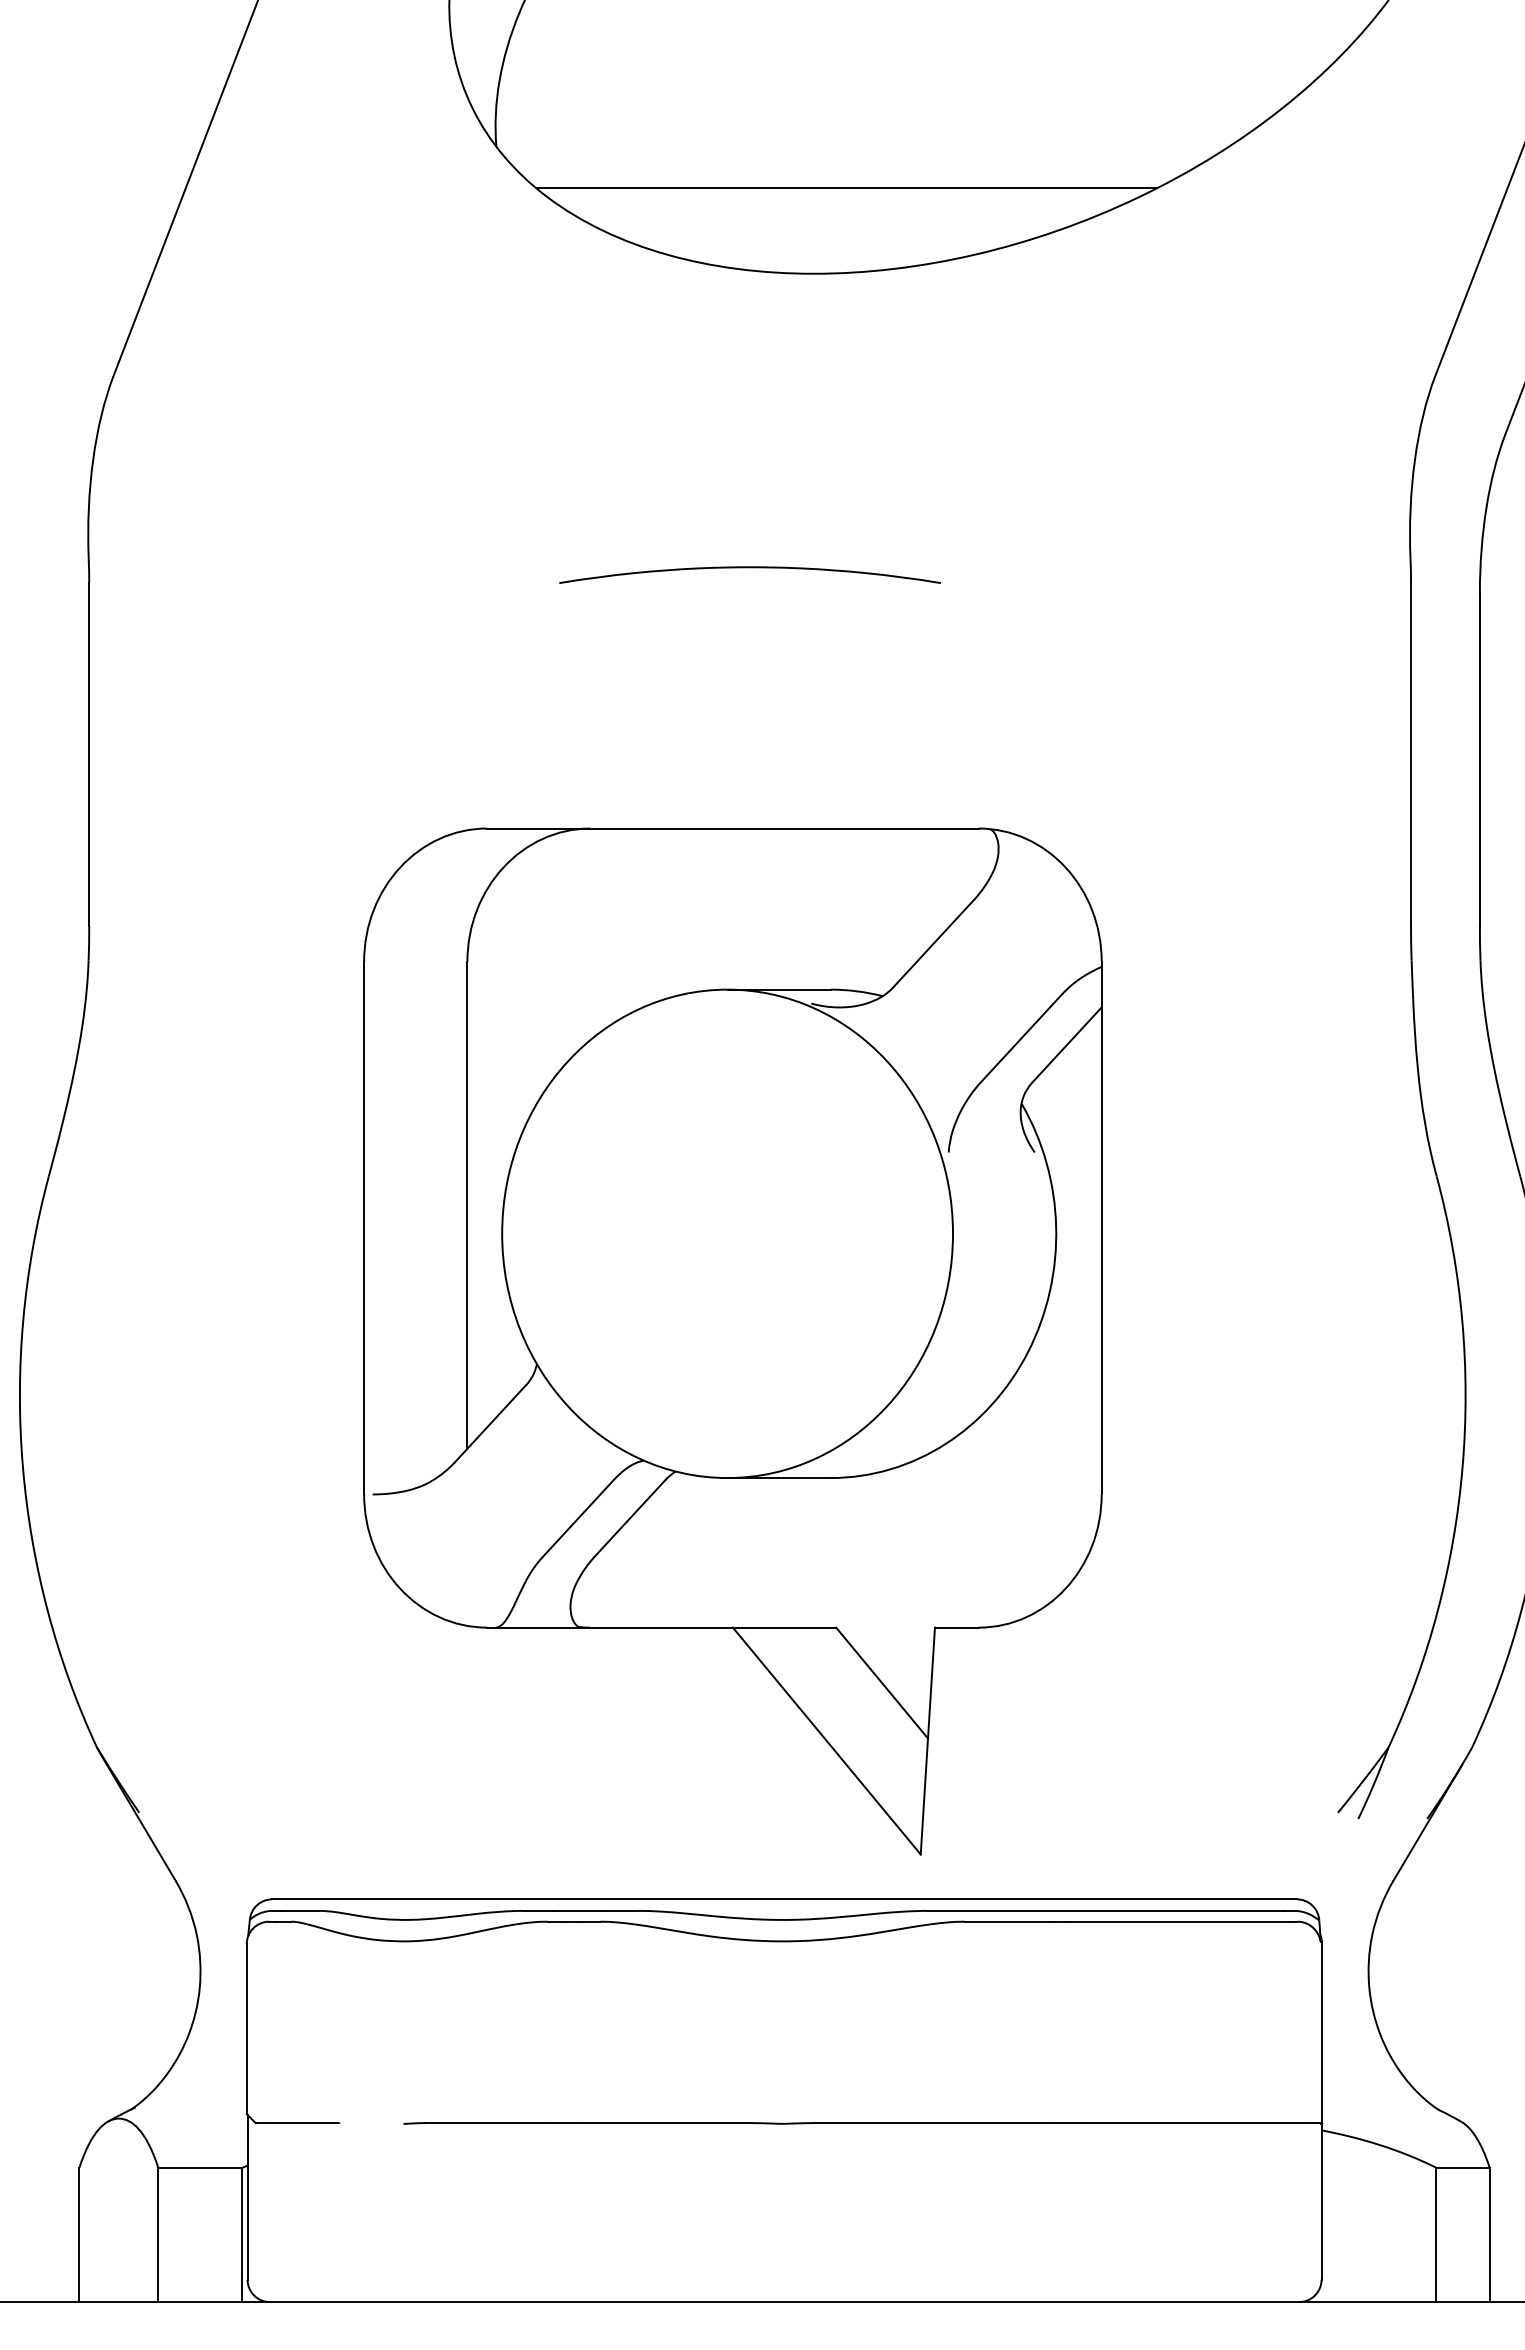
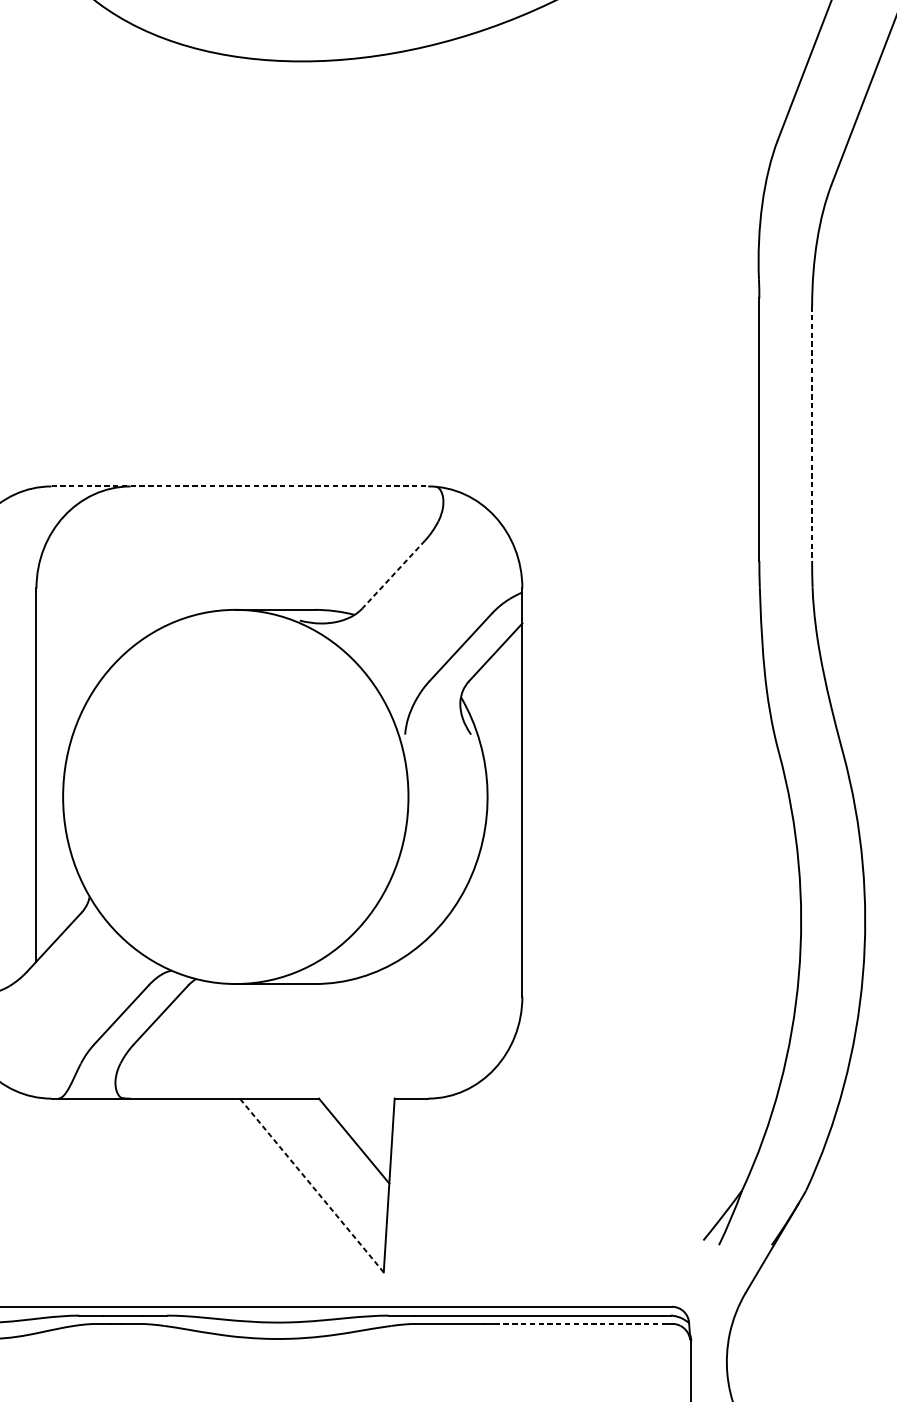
curve: (749, 568) -> (252, 287), removed
line: (1479, 760) -> (811, 434), solid -> dashed
line: (732, 828) -> (239, 486), solid -> dashed
line: (933, 943) -> (393, 574), solid -> dashed
line: (826, 1740) -> (311, 1185), solid -> dashed
line: (1177, 1921) -> (580, 1323), solid -> dashed

